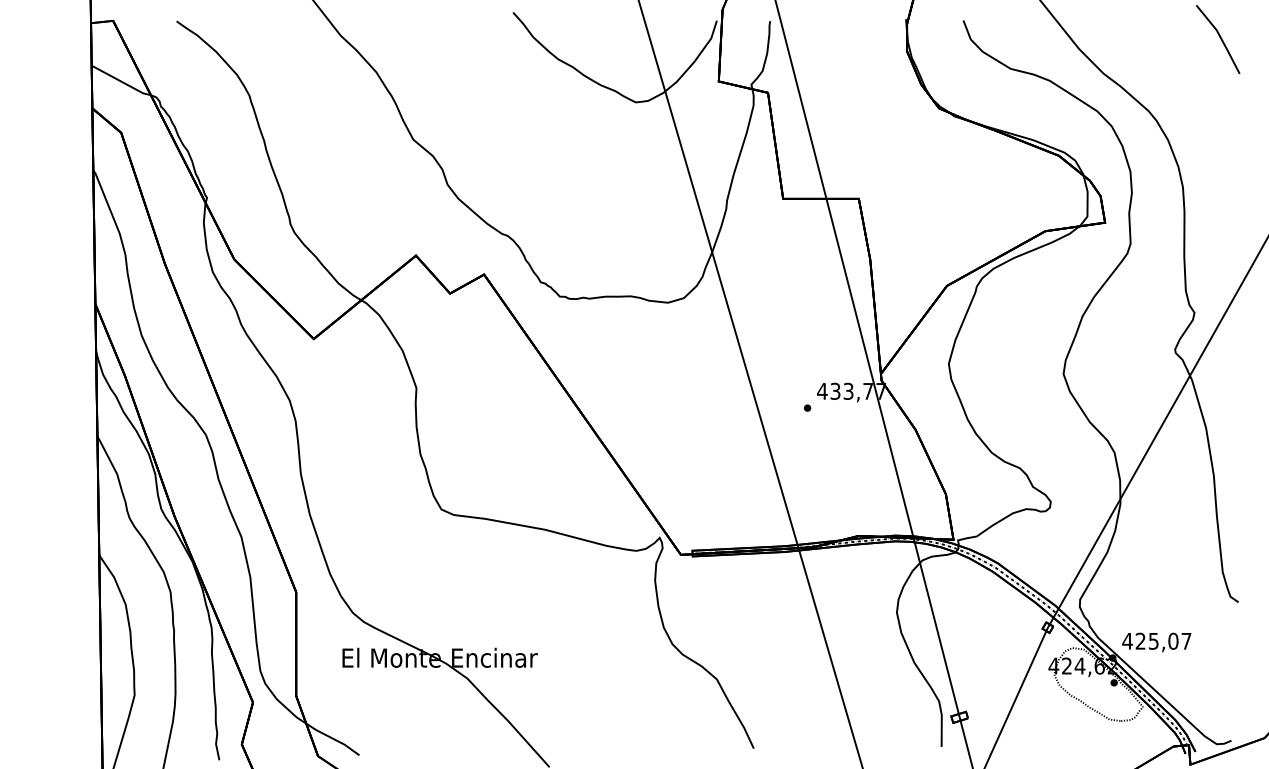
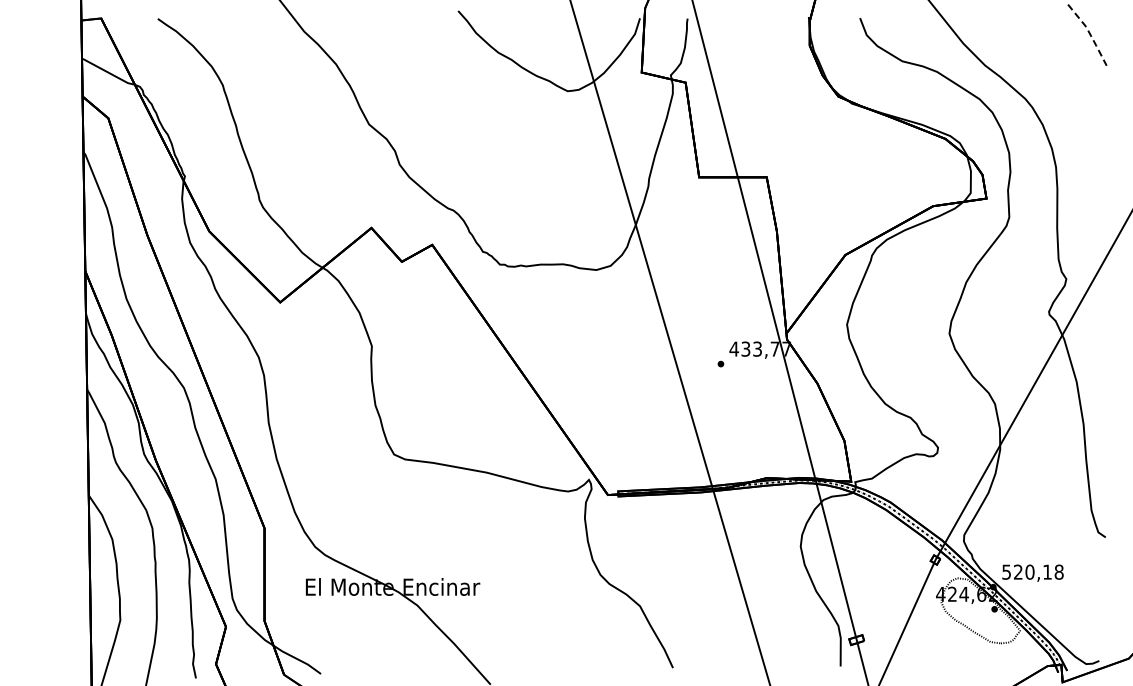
line: (1220, 37) -> (1089, 33), solid -> dashed
text: (1156, 640) -> (1032, 571), 425,07 -> 520,18

